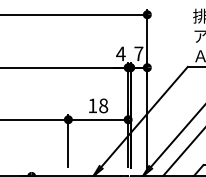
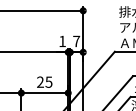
text: (120, 53) -> (62, 41), 4 -> 1
text: (98, 105) -> (44, 81), 18 -> 25

